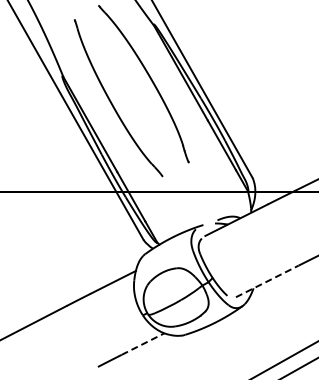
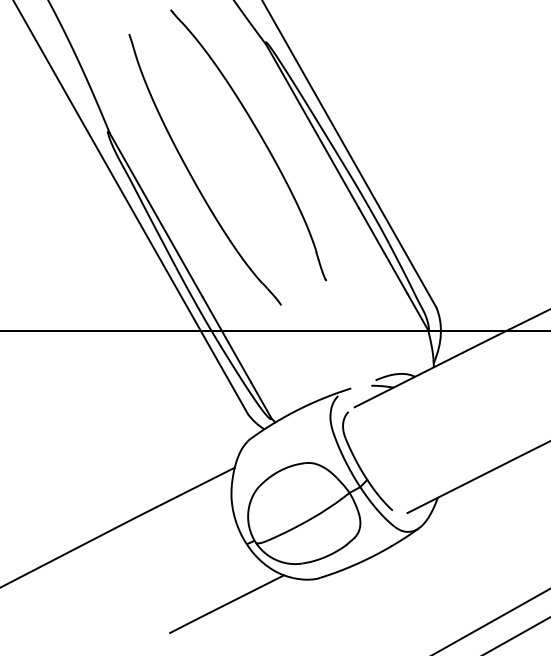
line: (267, 281) -> (461, 485), dashed -> solid
line: (143, 344) -> (247, 594), dashed -> solid

